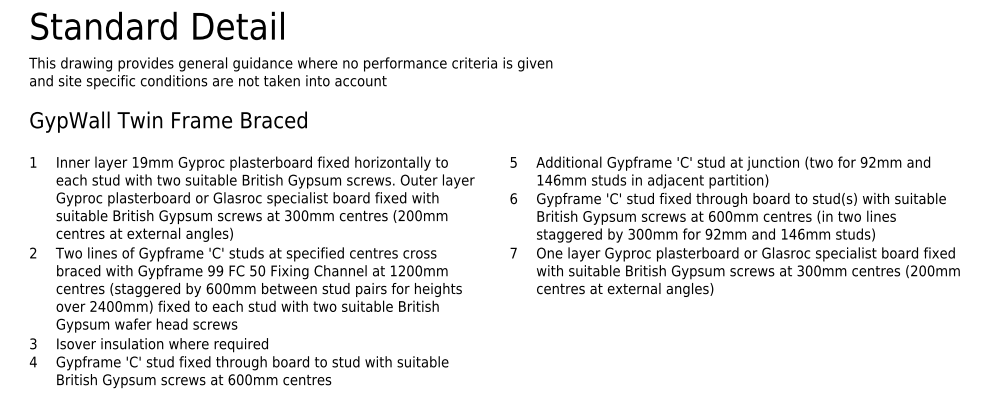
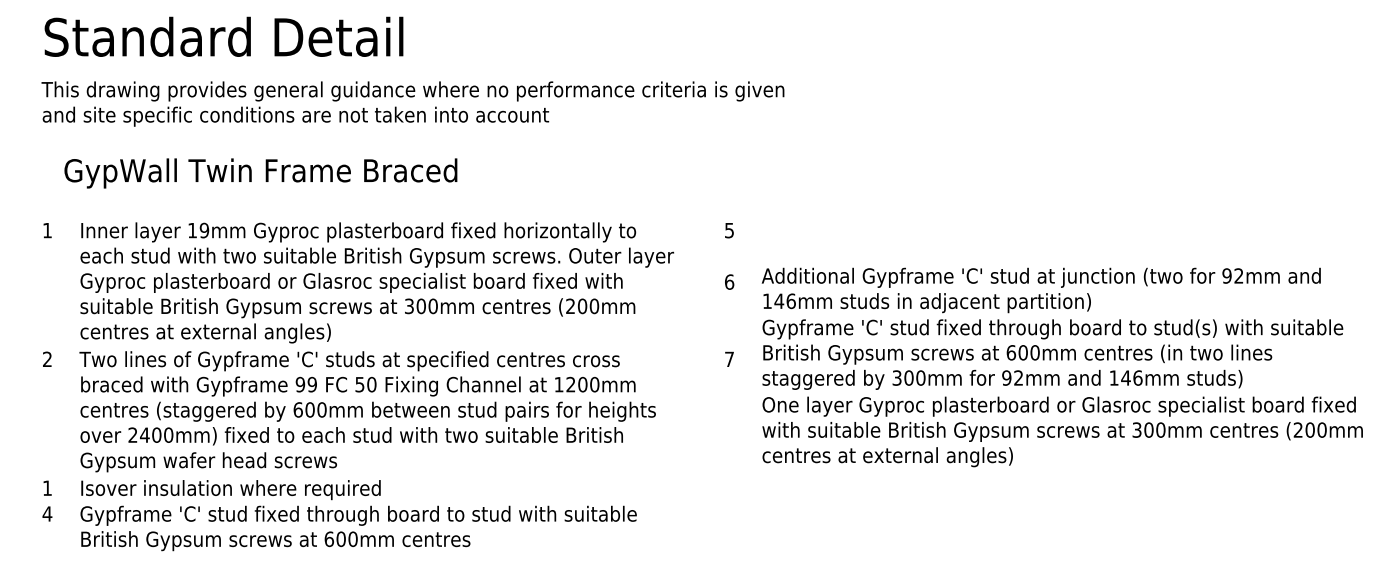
text: (168, 121) -> (260, 172), moved
text: (747, 226) -> (1061, 367), moved
text: (33, 343) -> (47, 487), 3 -> 1

